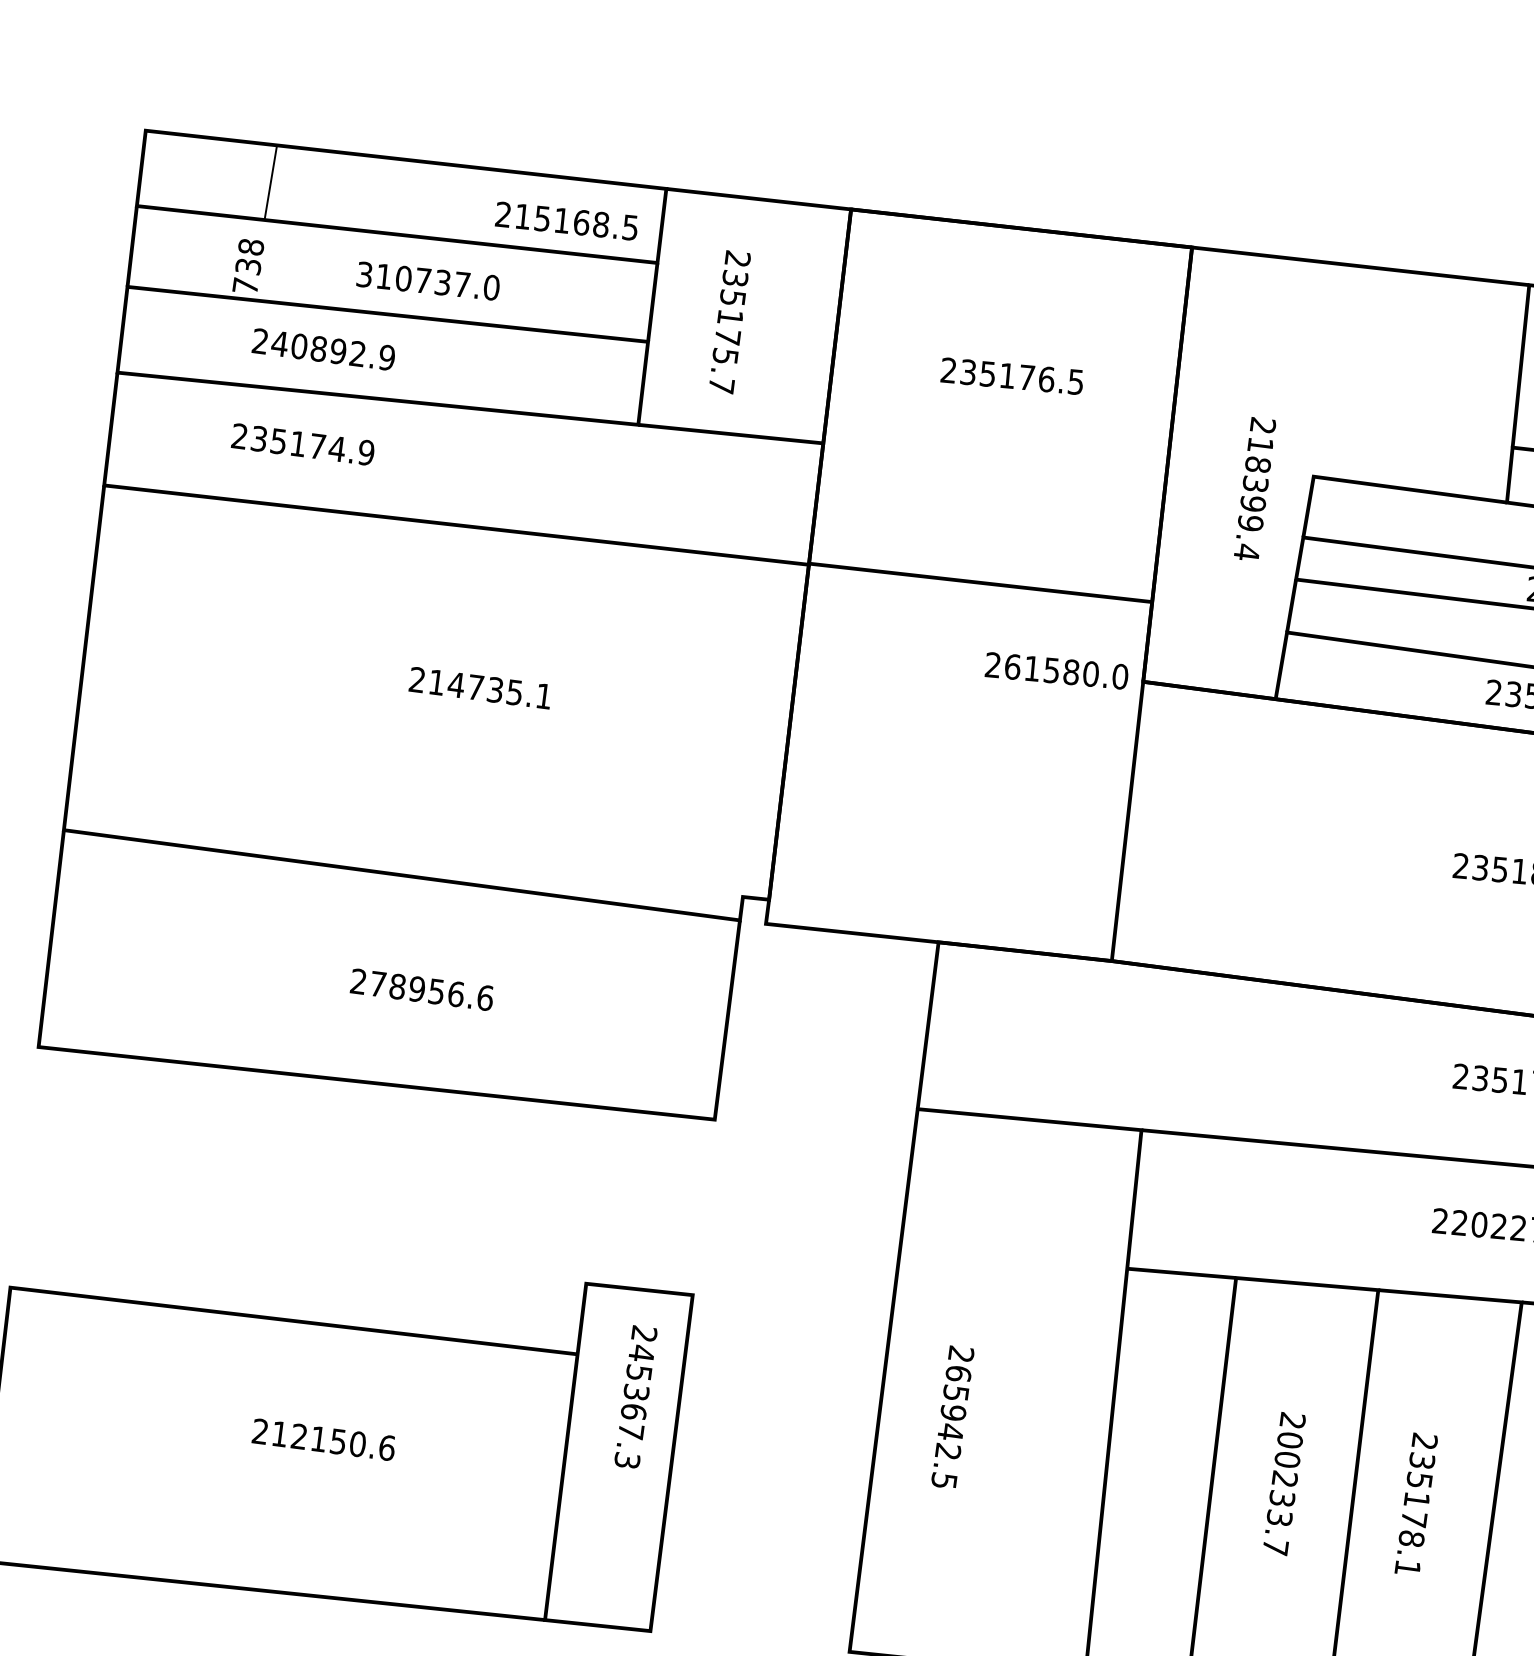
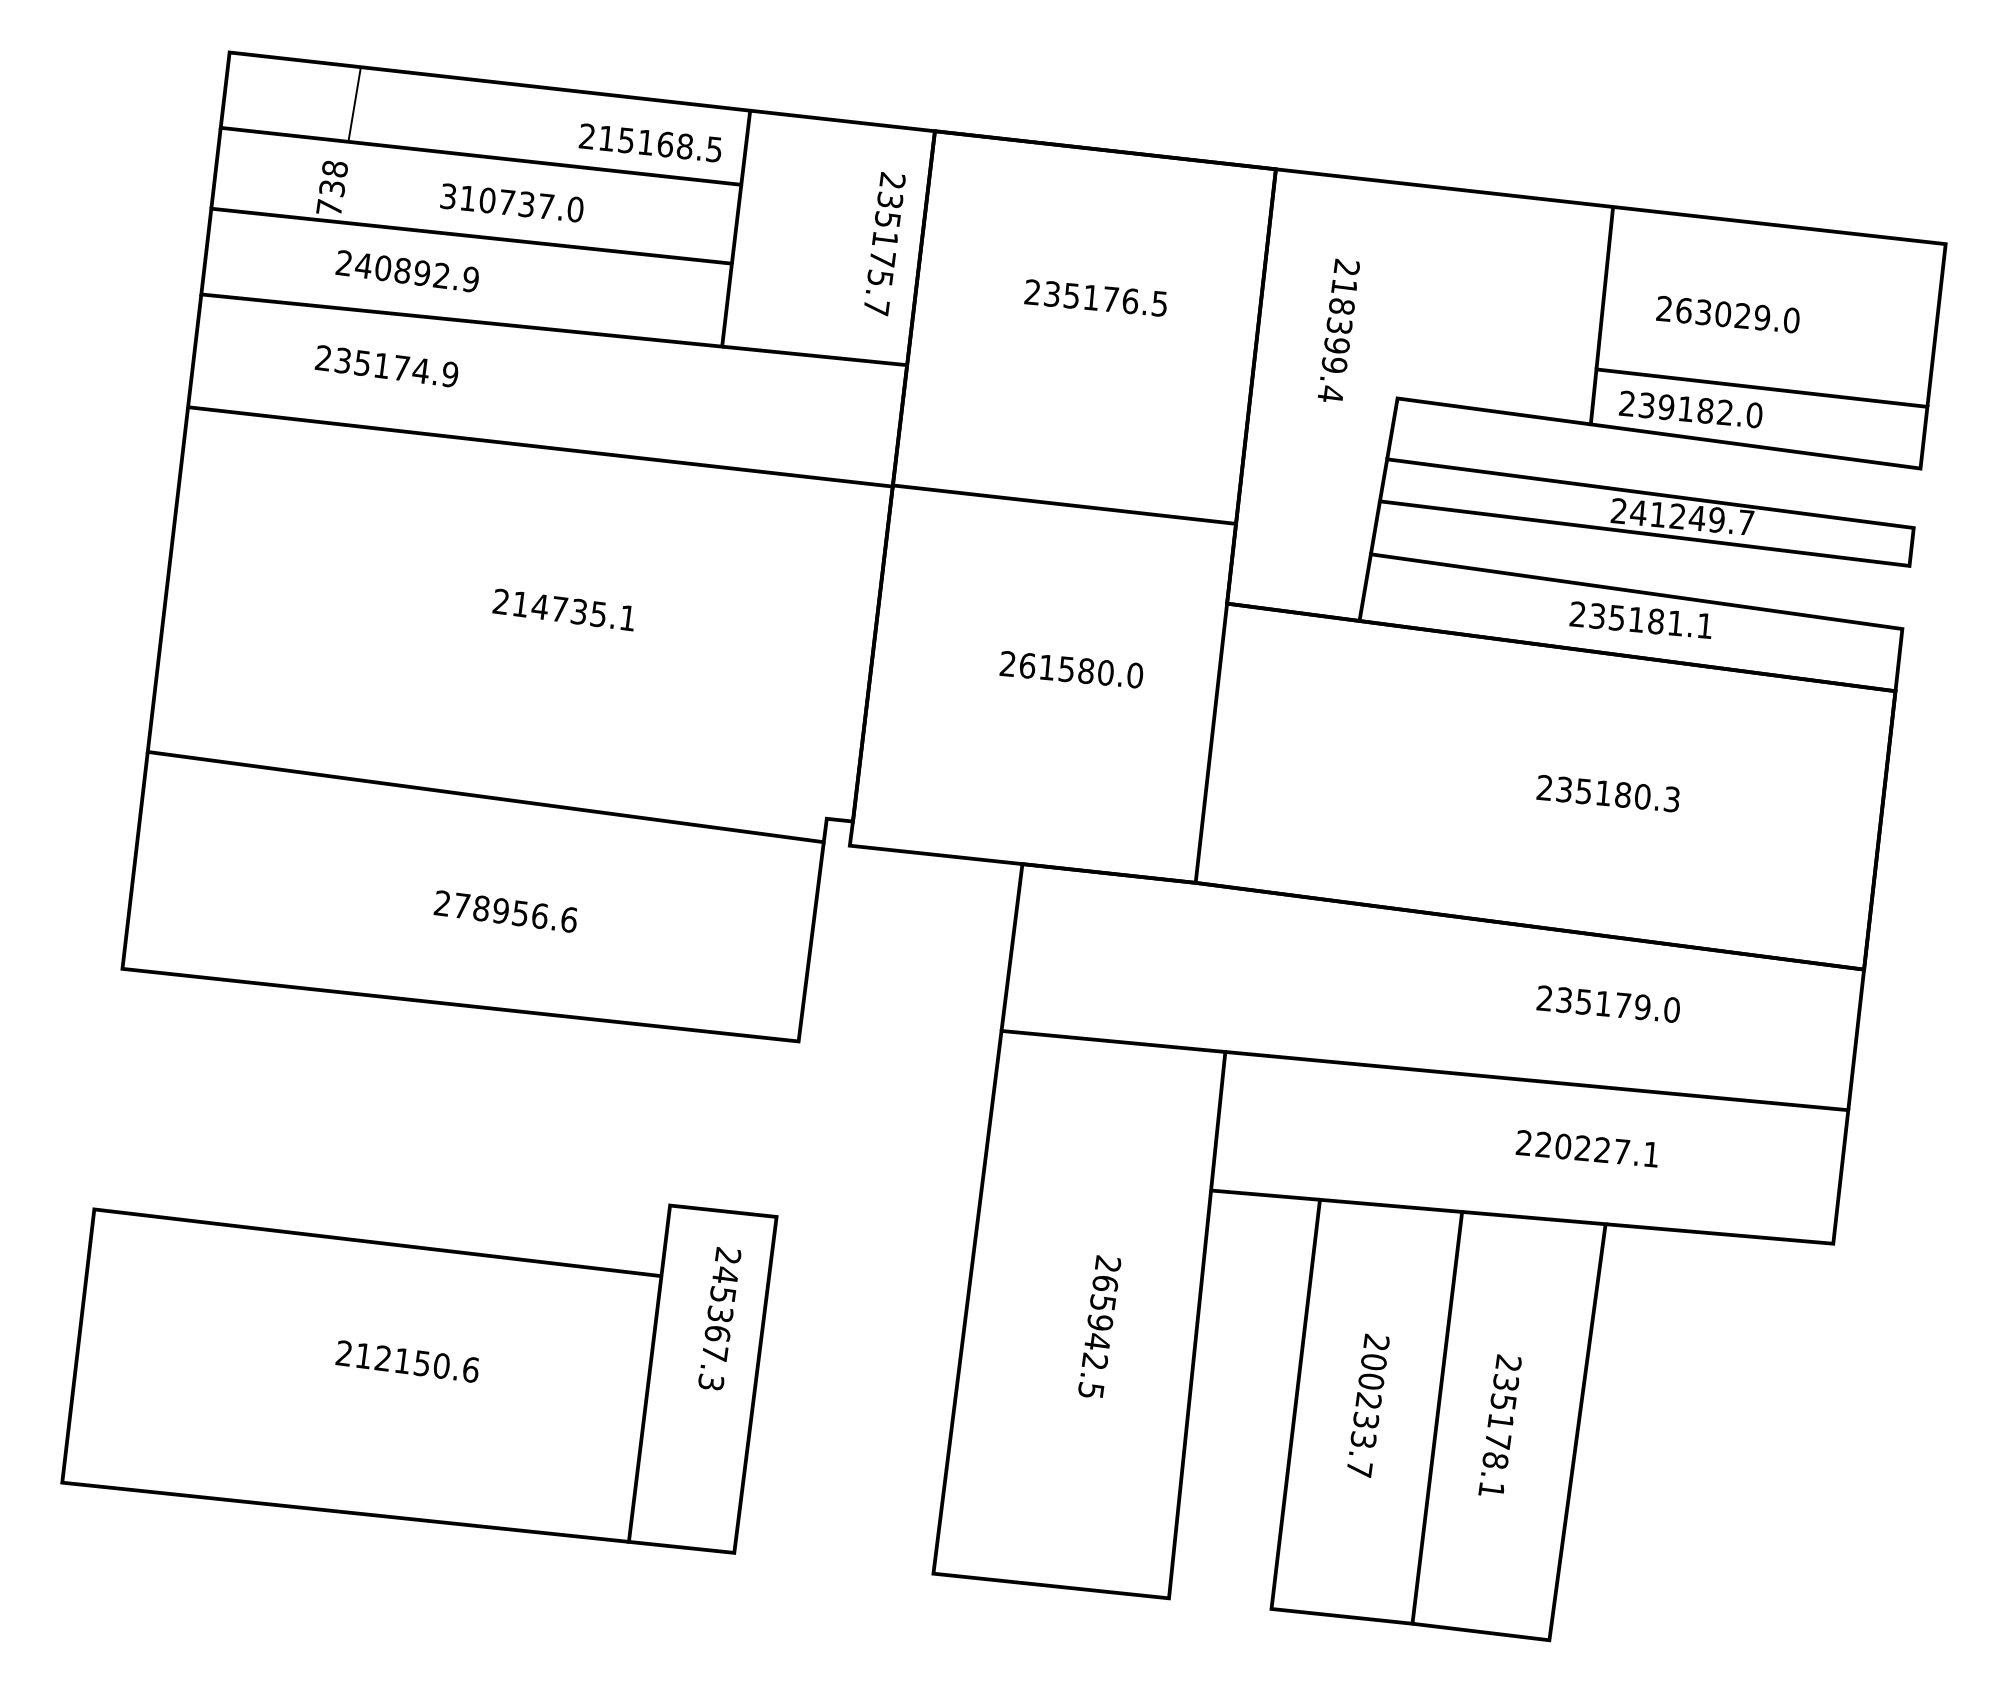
text: (729, 322) -> (884, 244), moved
text: (1254, 487) -> (1338, 329), moved
text: (1056, 670) -> (1071, 669), moved
text: (952, 1416) -> (1099, 1326), moved

